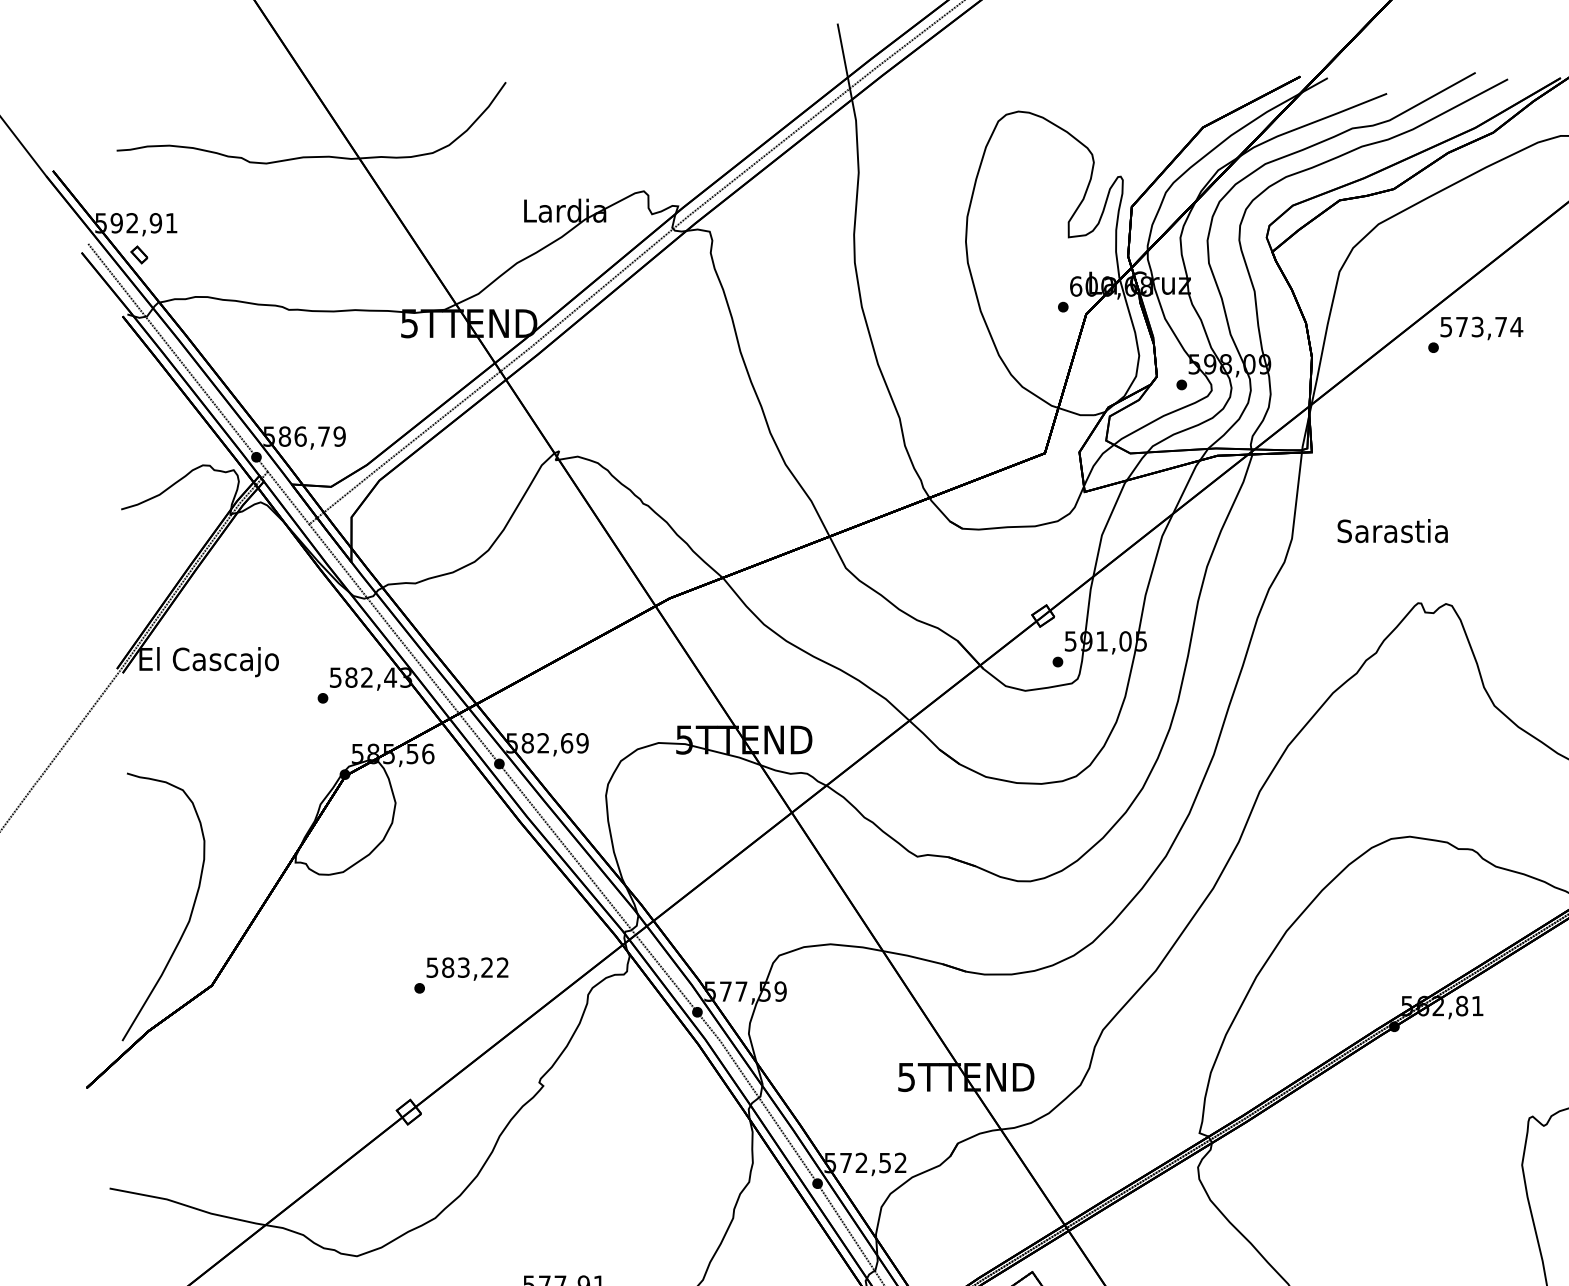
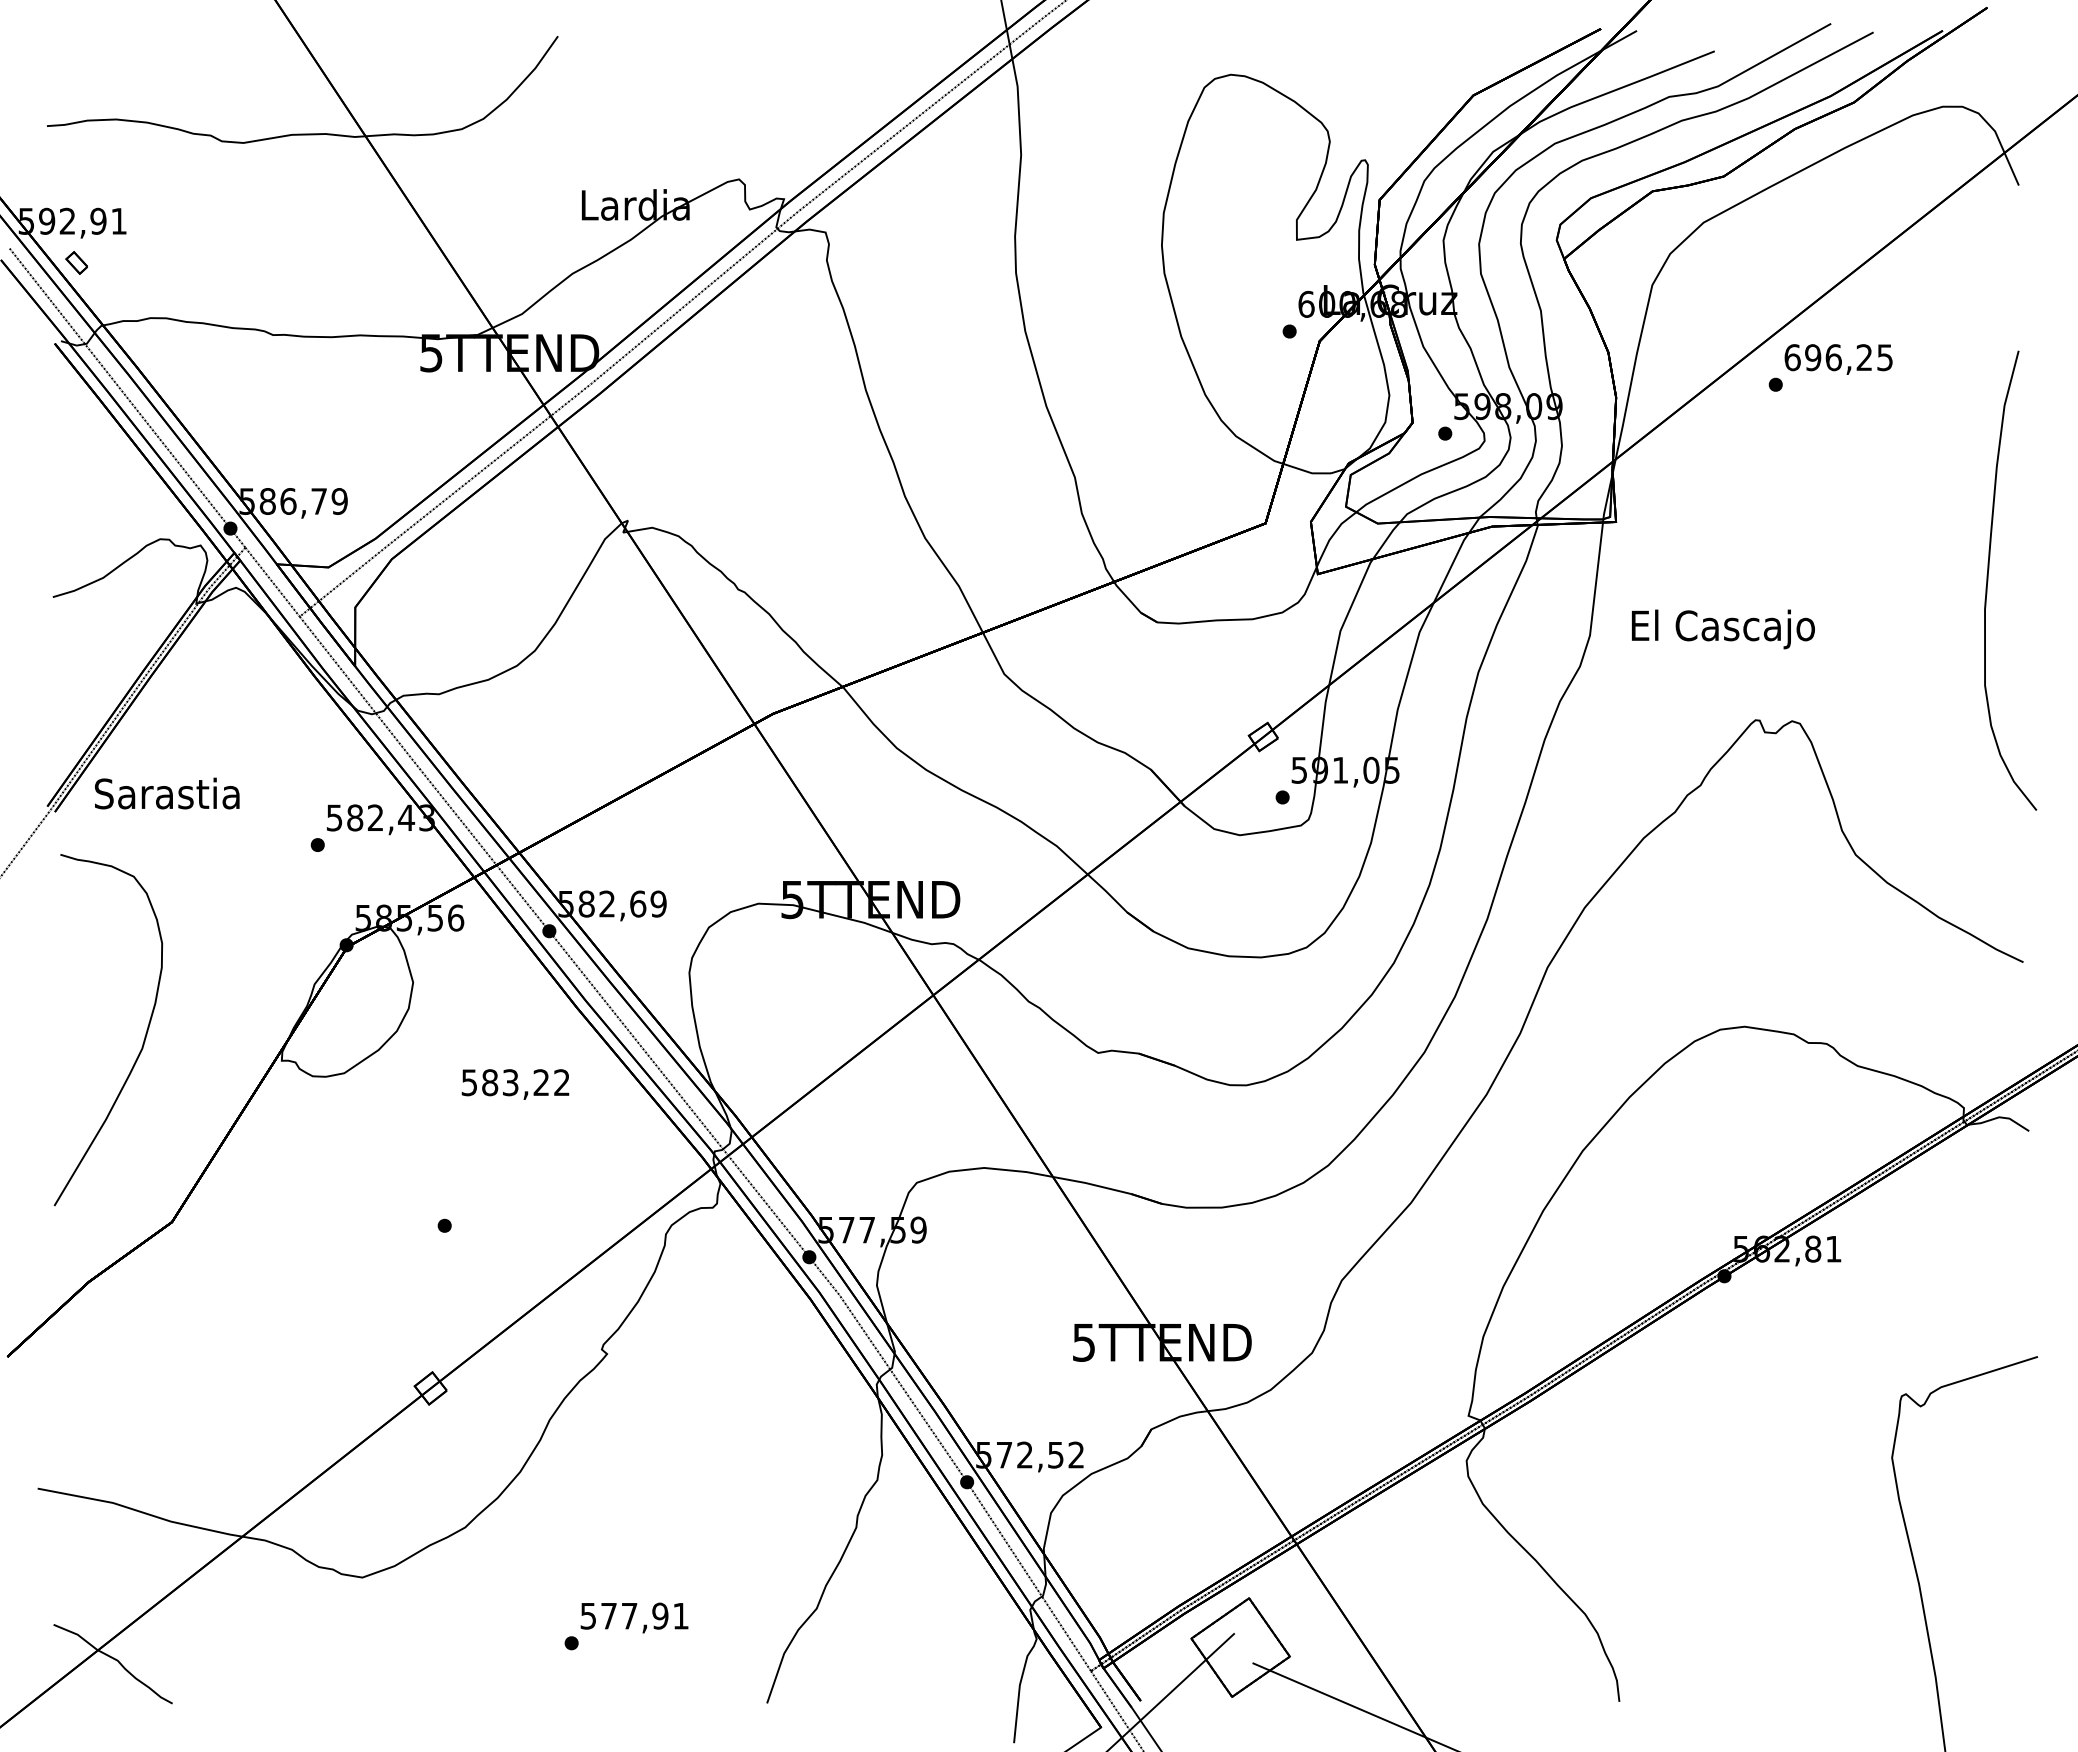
text: (1481, 326) -> (1838, 357), 573,74 -> 696,25
text: (1392, 534) -> (1722, 629), Sarastia -> El Cascajo
text: (208, 662) -> (167, 797), El Cascajo -> Sarastia
curve: (190, 914) -> (143, 1040), moved
text: (467, 969) -> (515, 1084), moved

